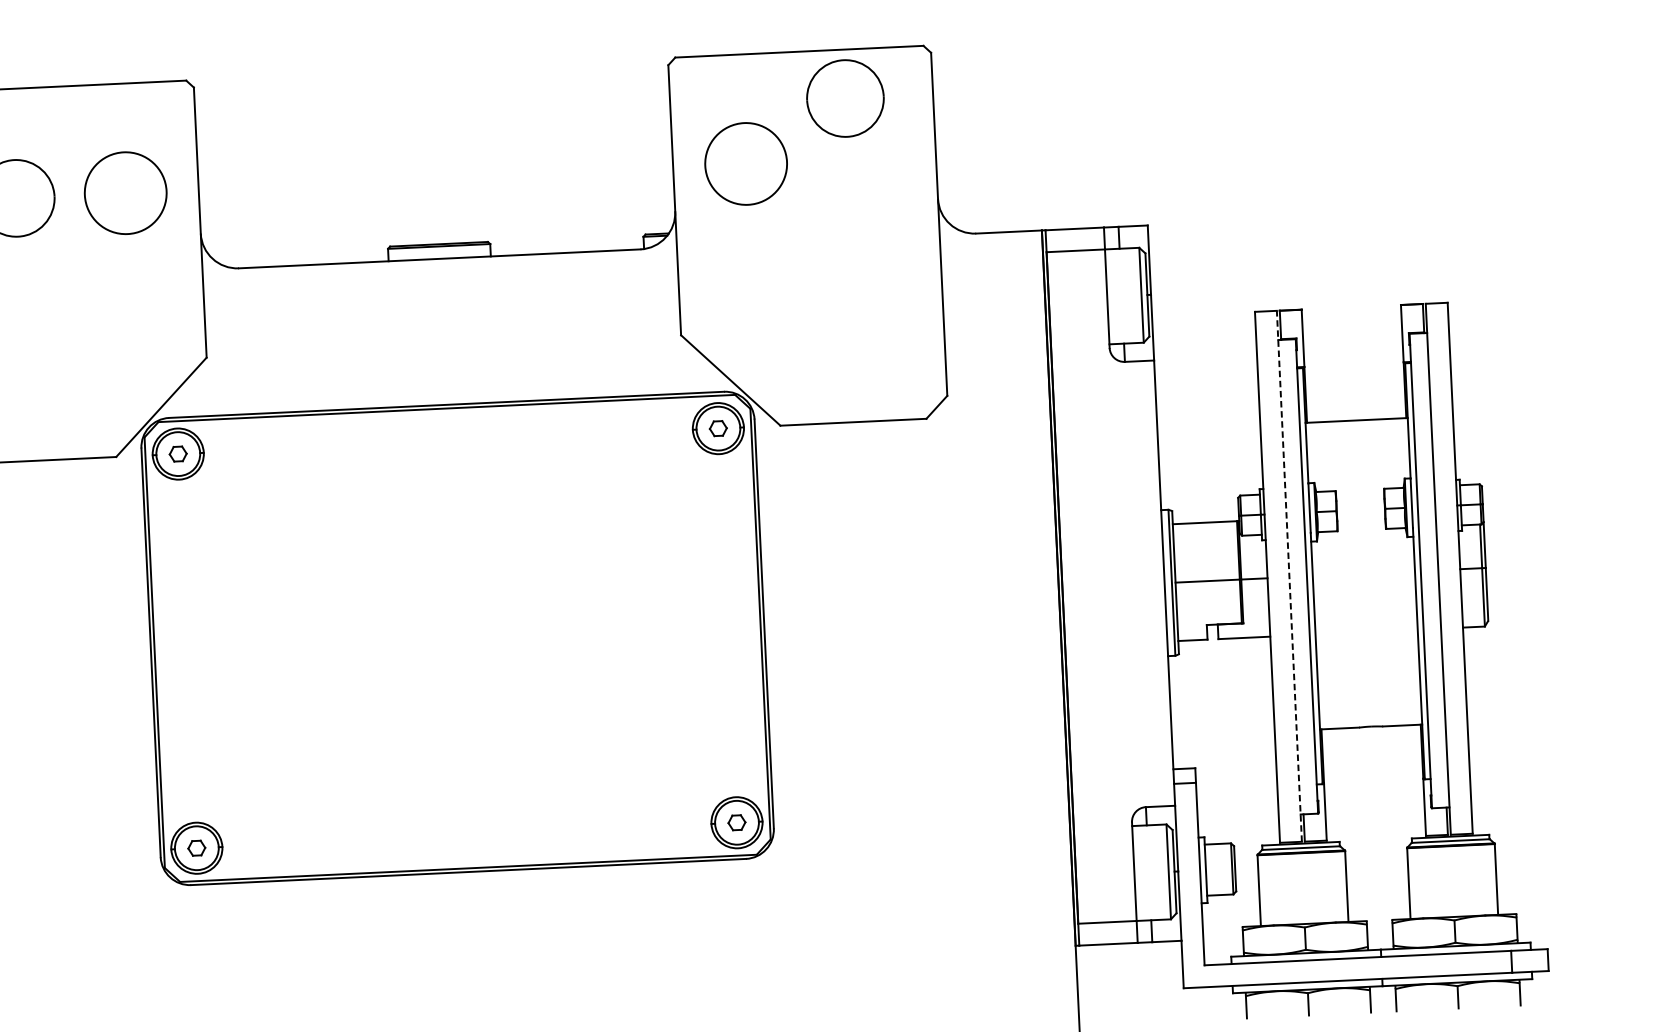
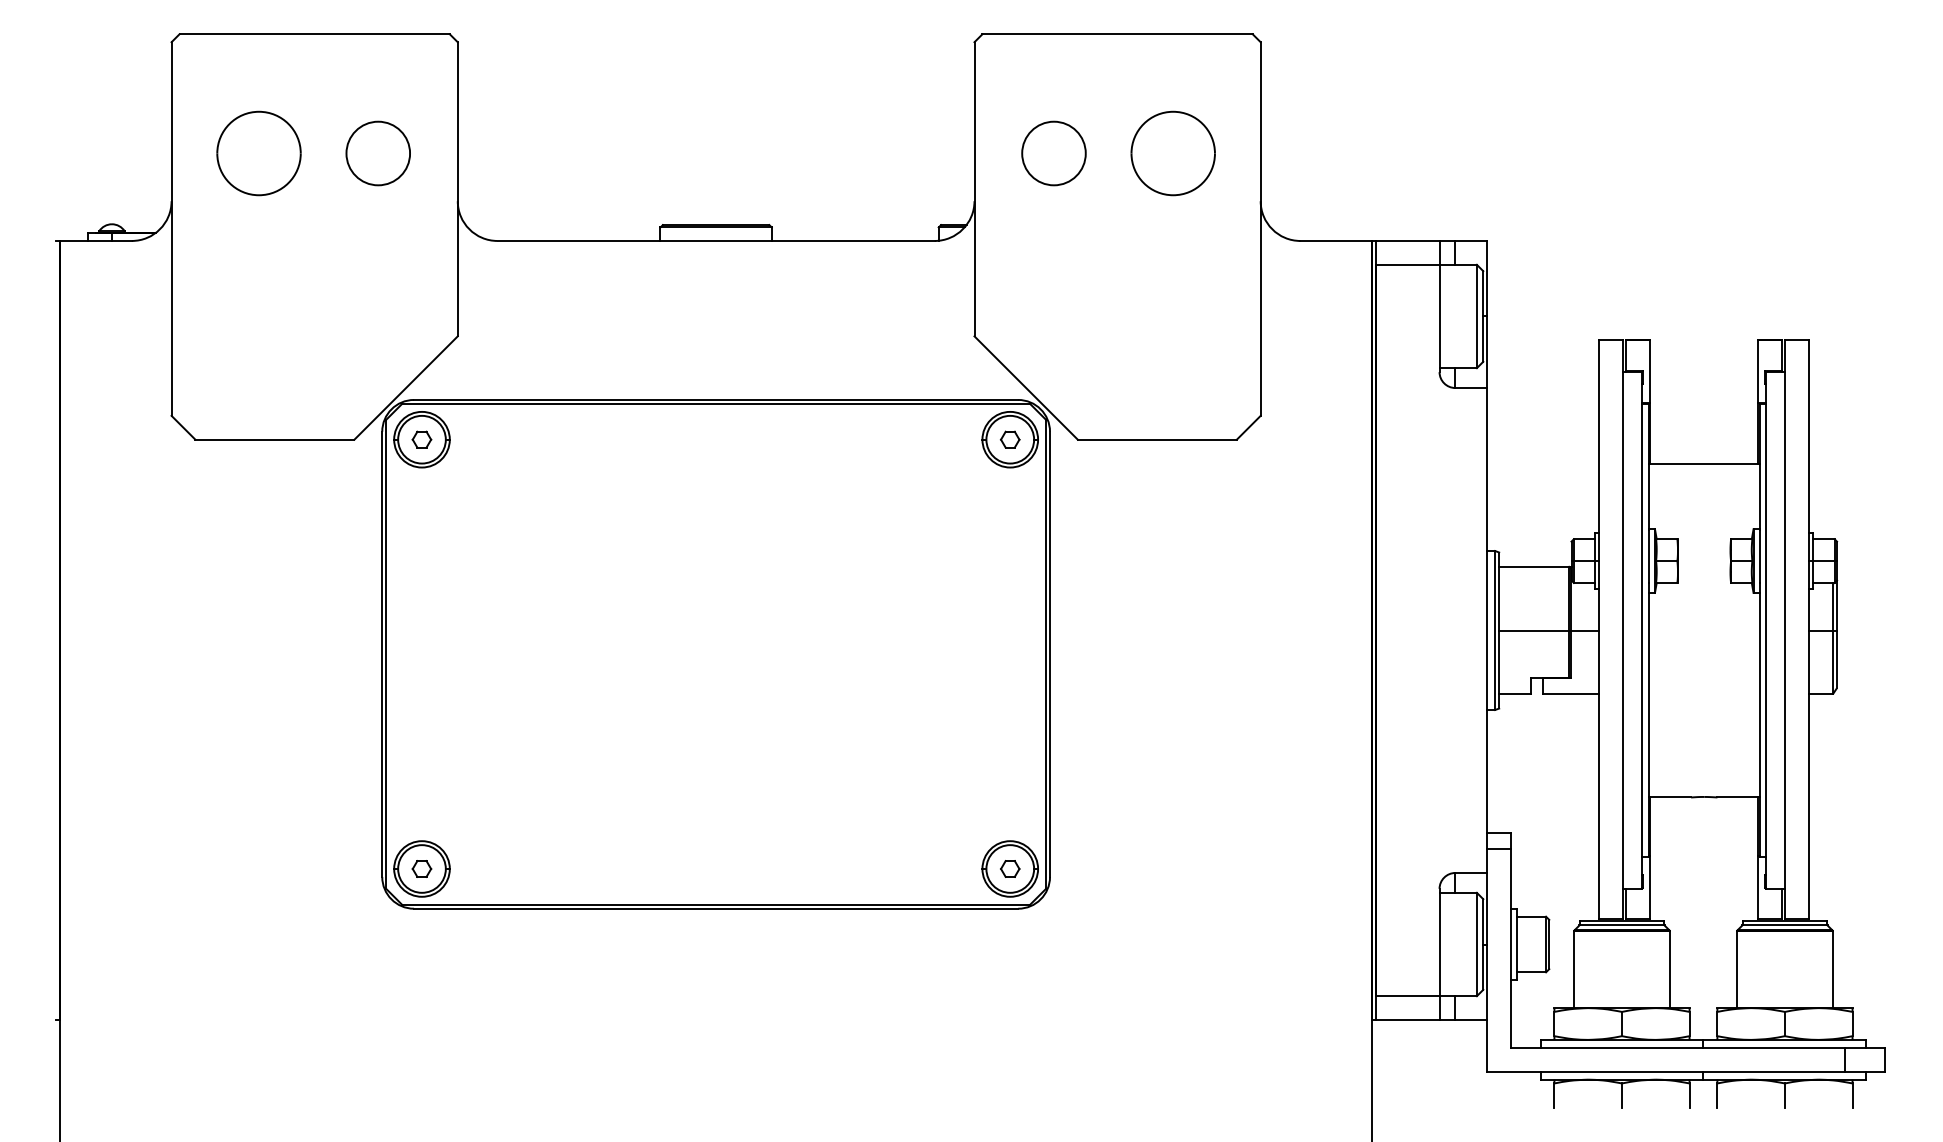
part: (844, 98) -> (1172, 153), moved
circle: (745, 163) -> (1053, 153), size x0.71
circle: (125, 193) -> (378, 153), size x0.71
line: (1289, 575) -> (1623, 628), dashed -> solid

